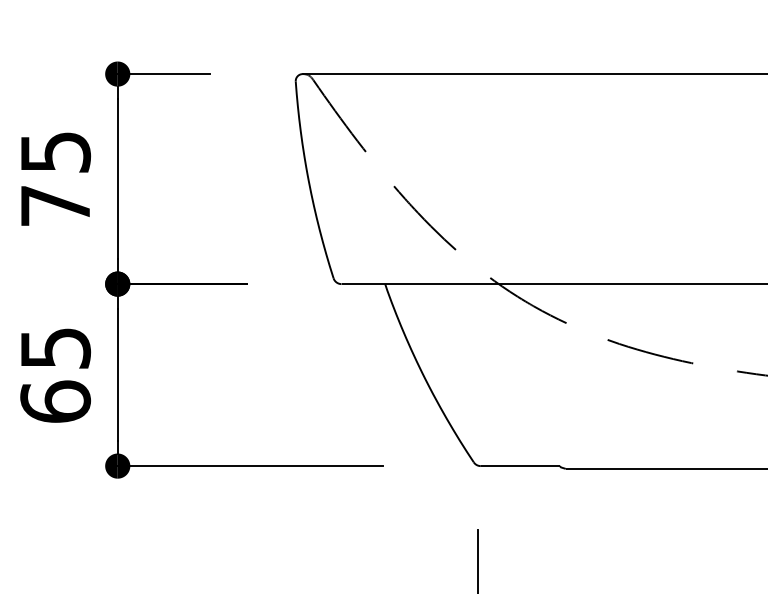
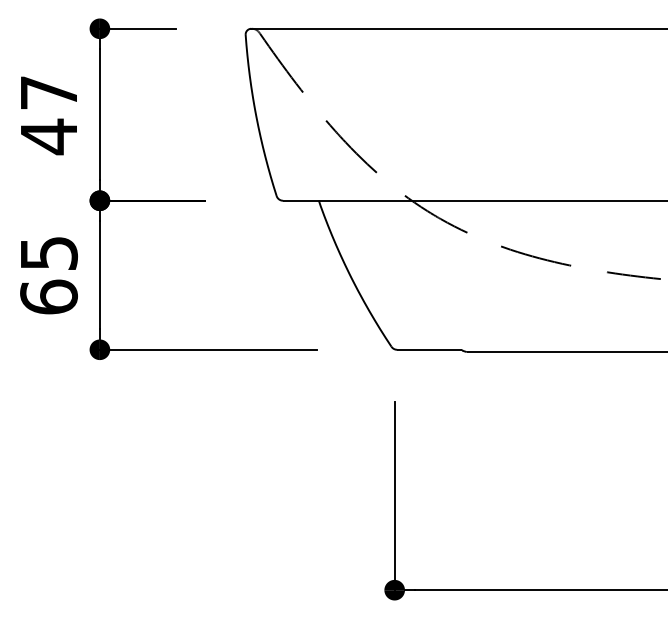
text: (56, 179) -> (49, 115), 75 -> 47

